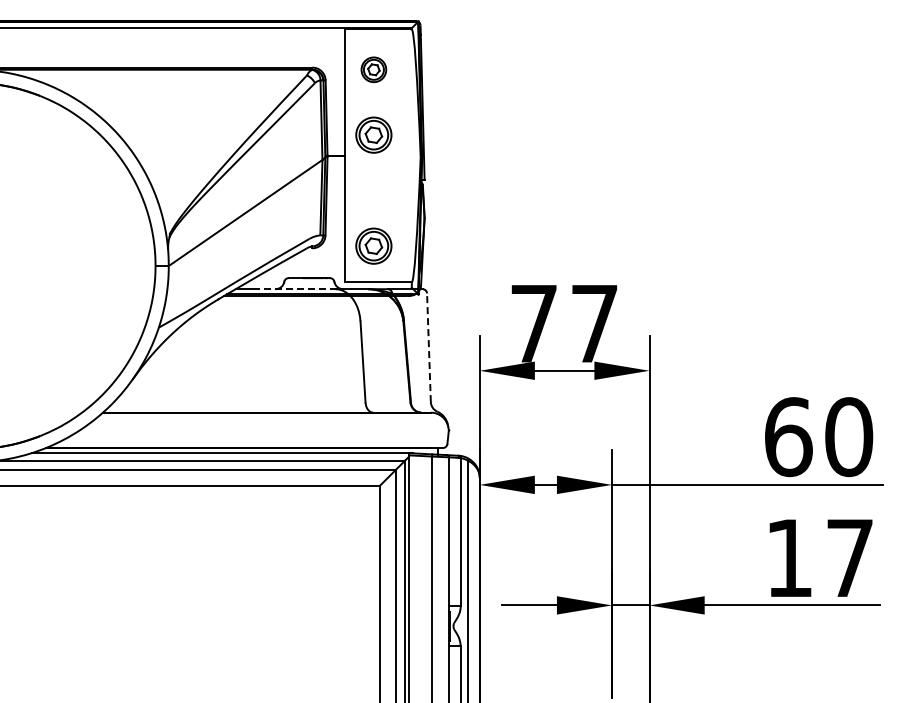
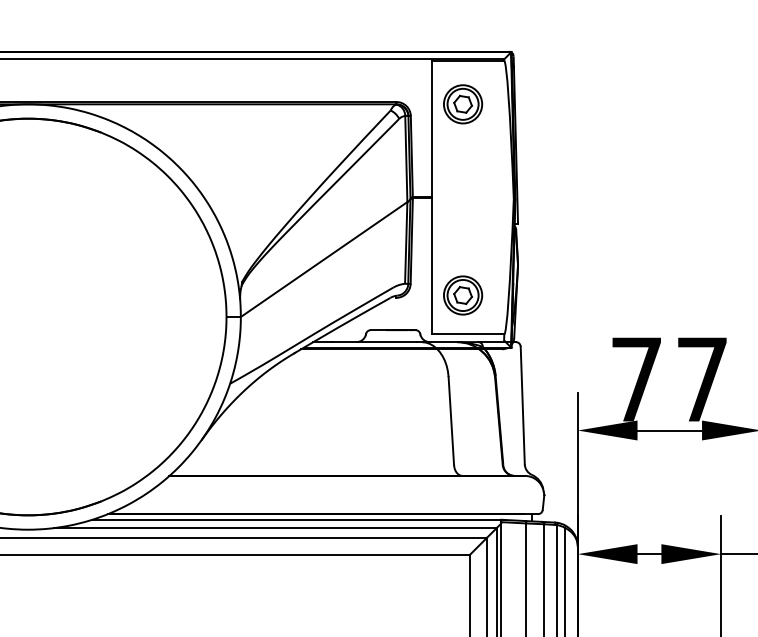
part: (373, 69) -> (462, 104), size x1.43
part: (373, 134) -> (462, 174), removed
line: (292, 289) -> (374, 342), dashed -> solid
line: (428, 347) -> (522, 405), dashed -> solid

